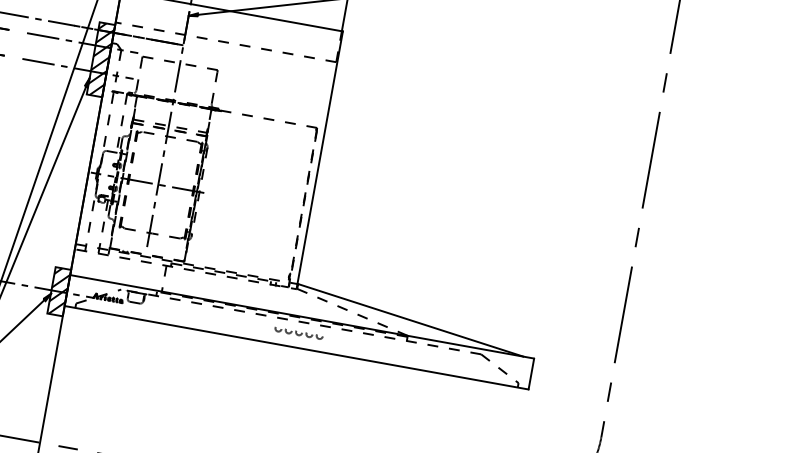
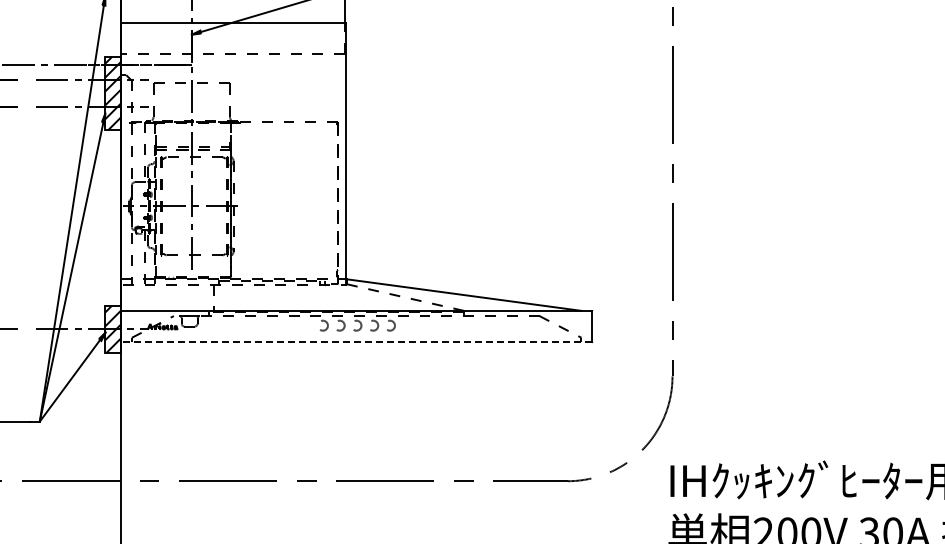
part: (299, 333) -> (356, 327), size x1.6
line: (296, 347) -> (356, 342), solid -> dashed

